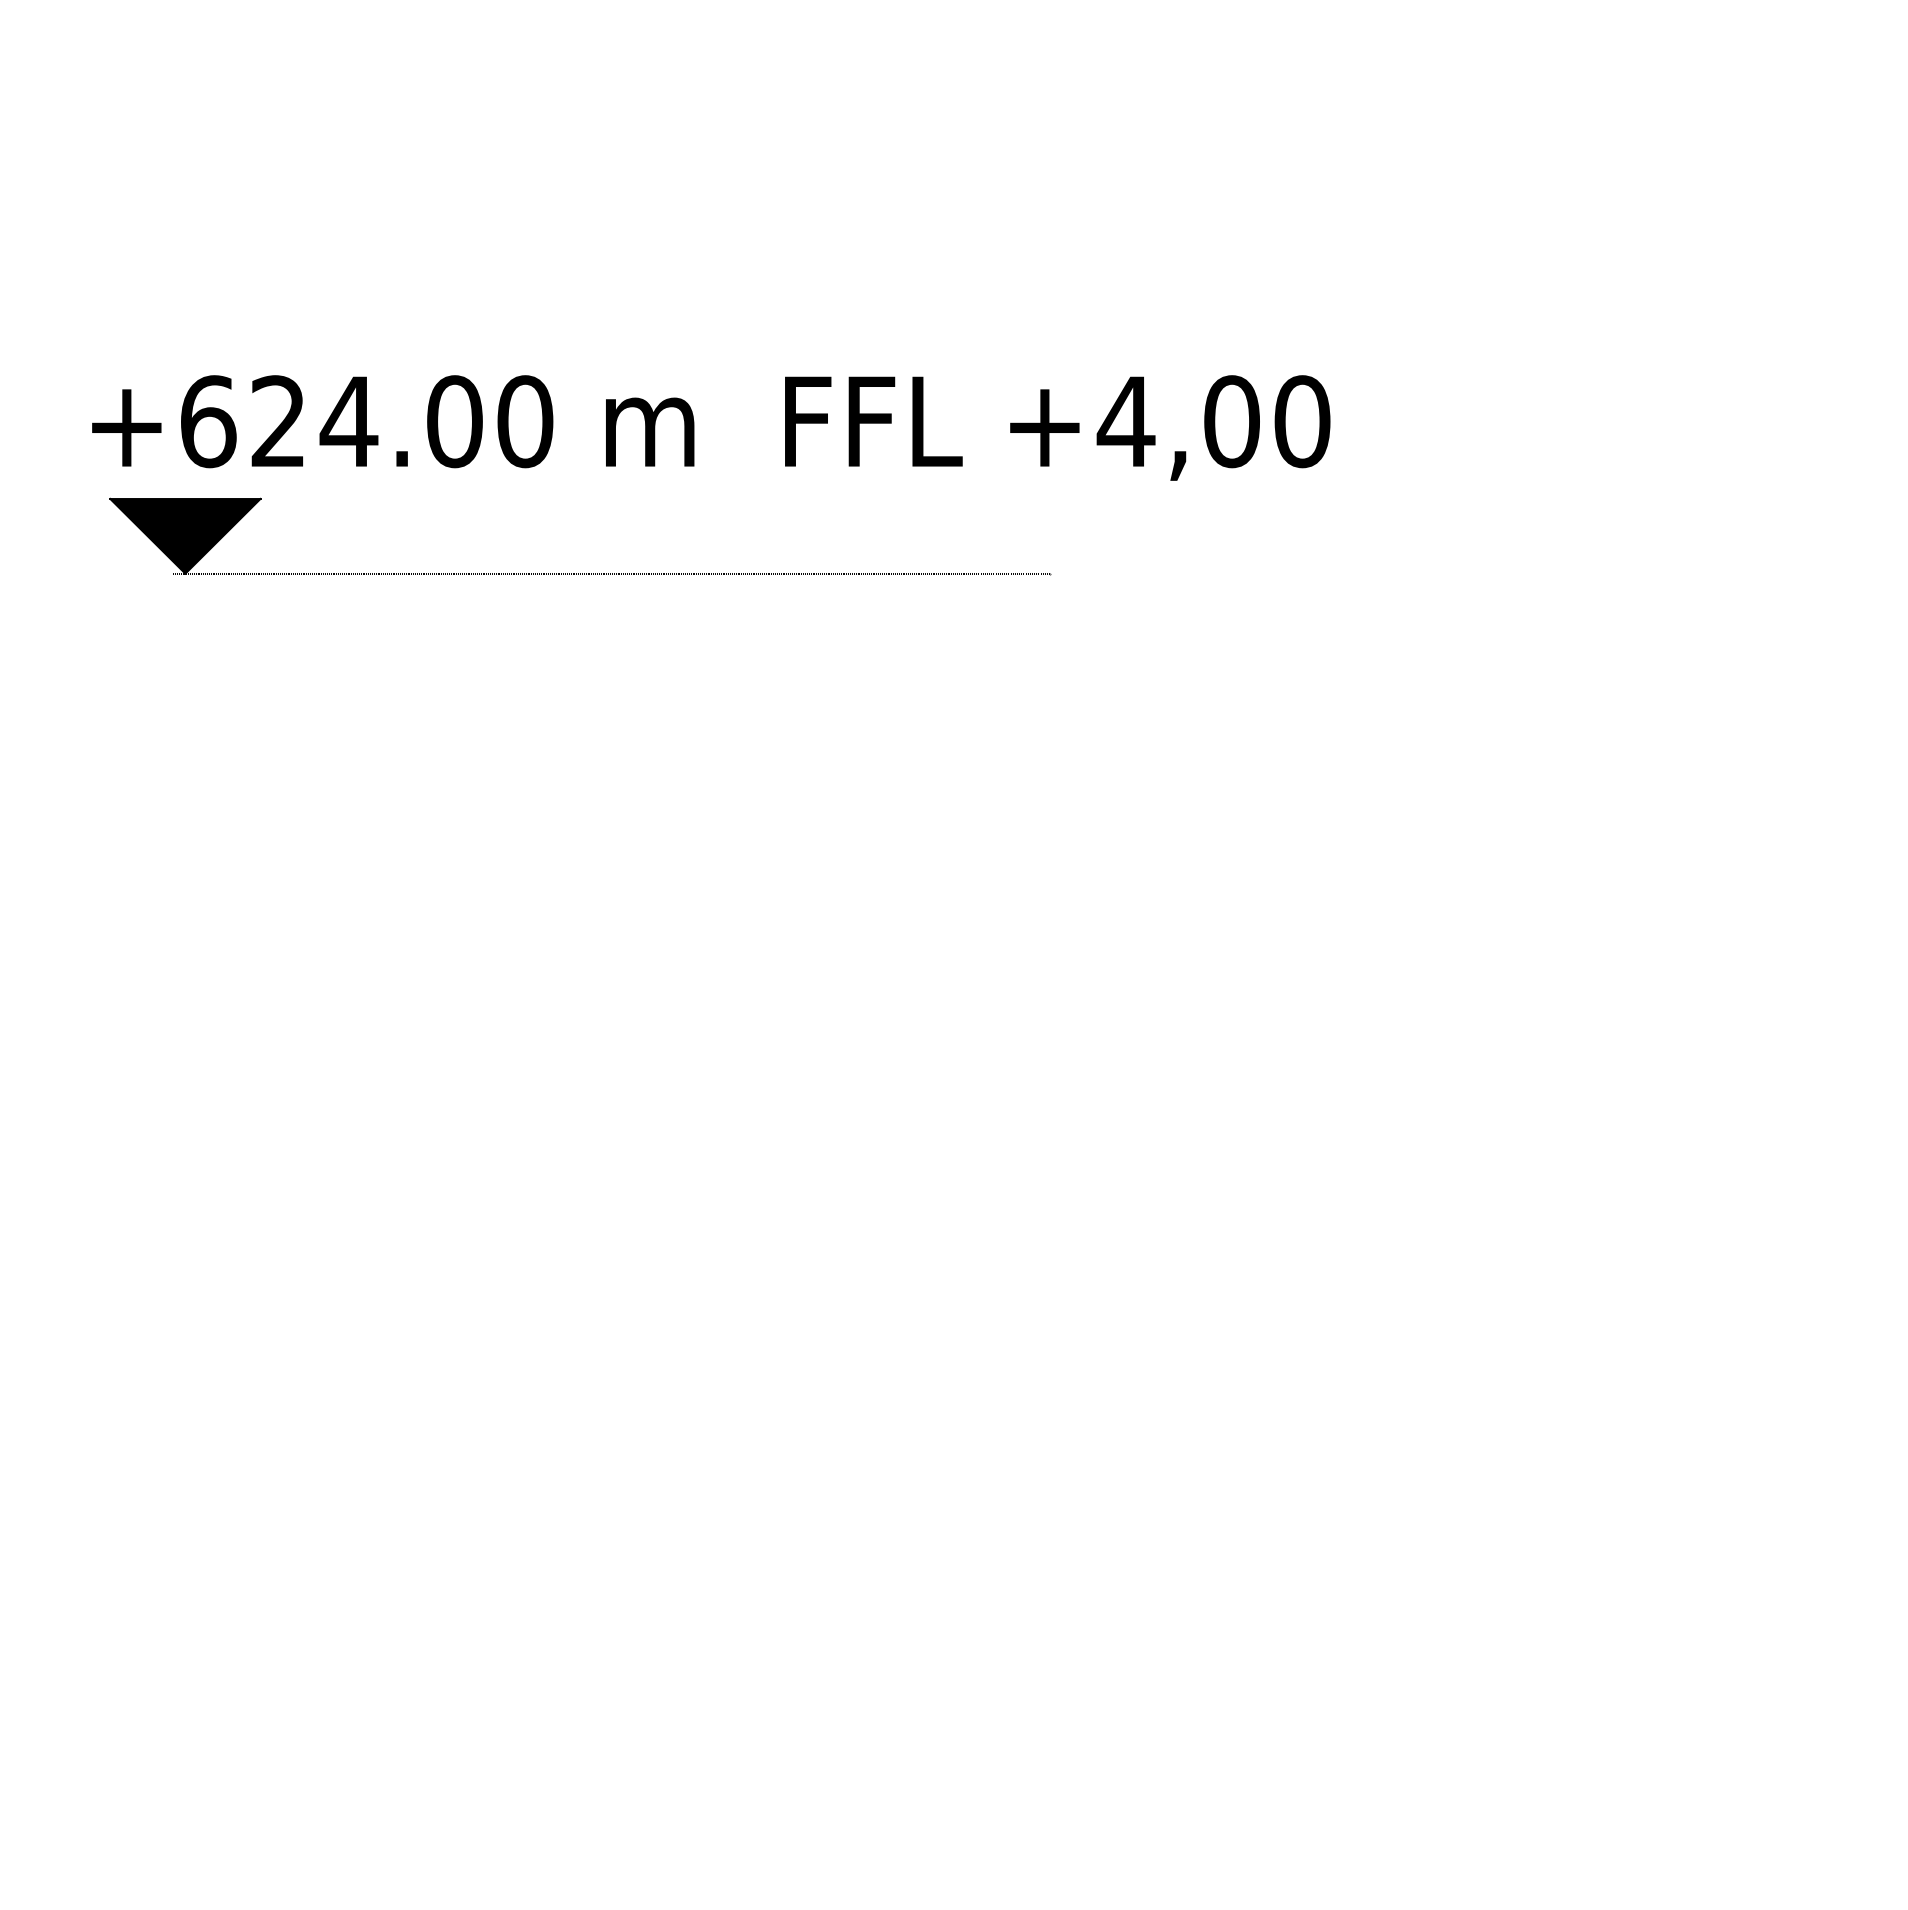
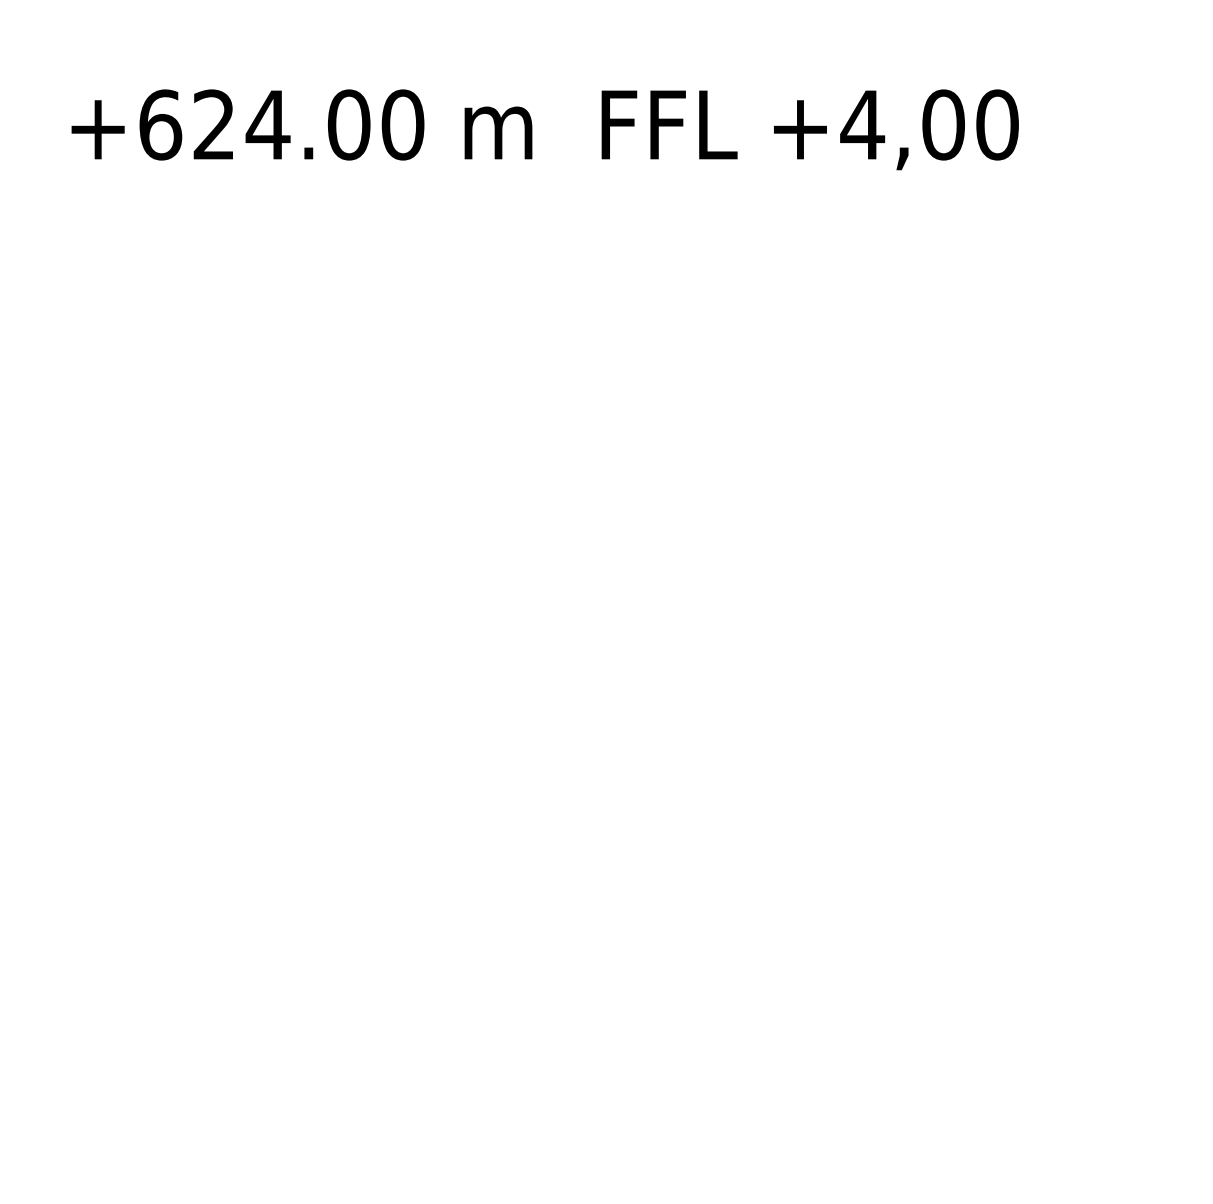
part: (580, 573) -> (445, 241), removed

